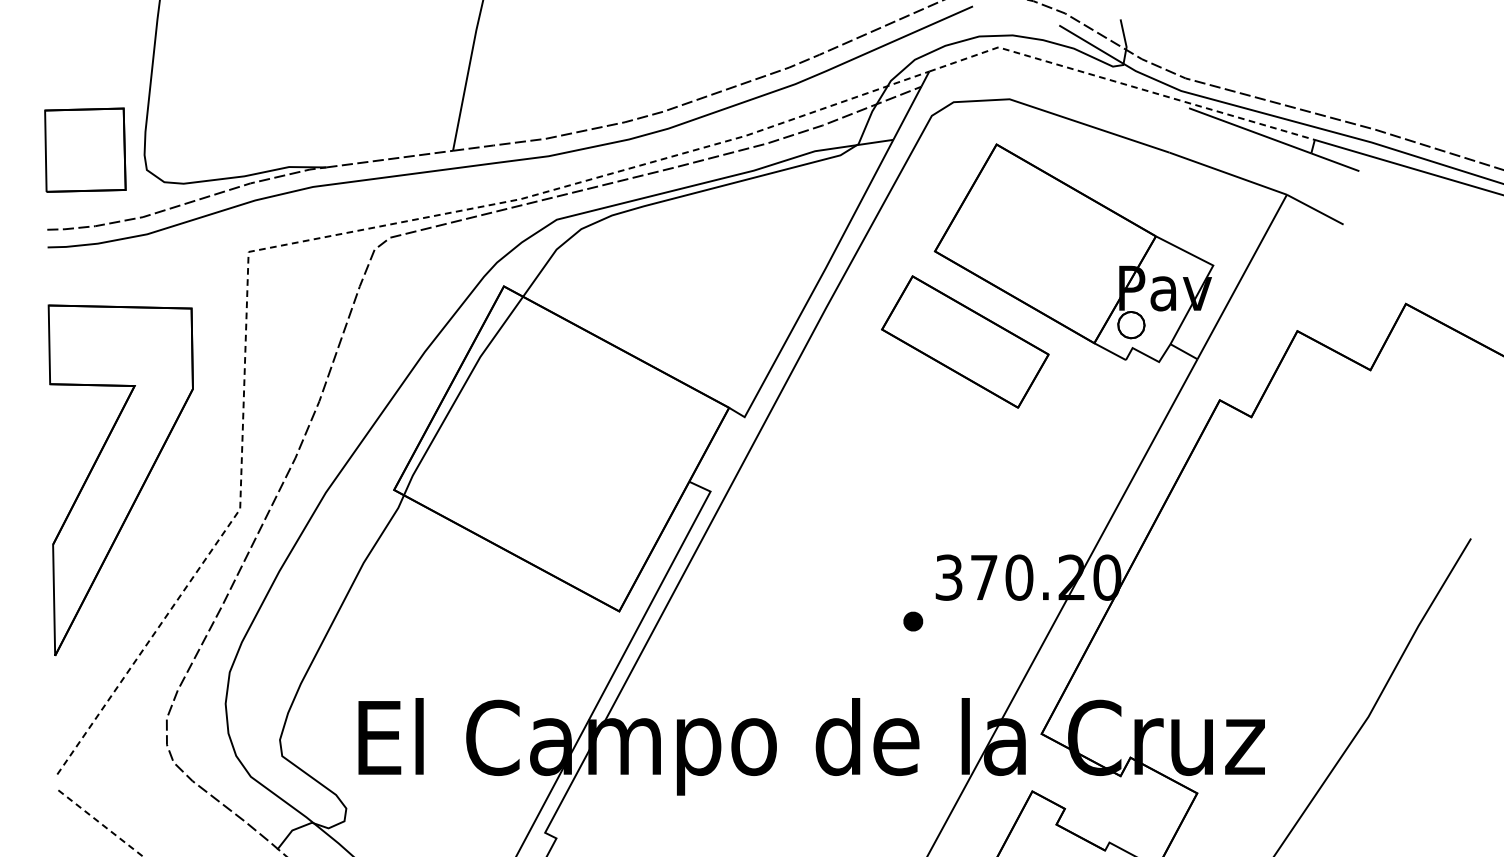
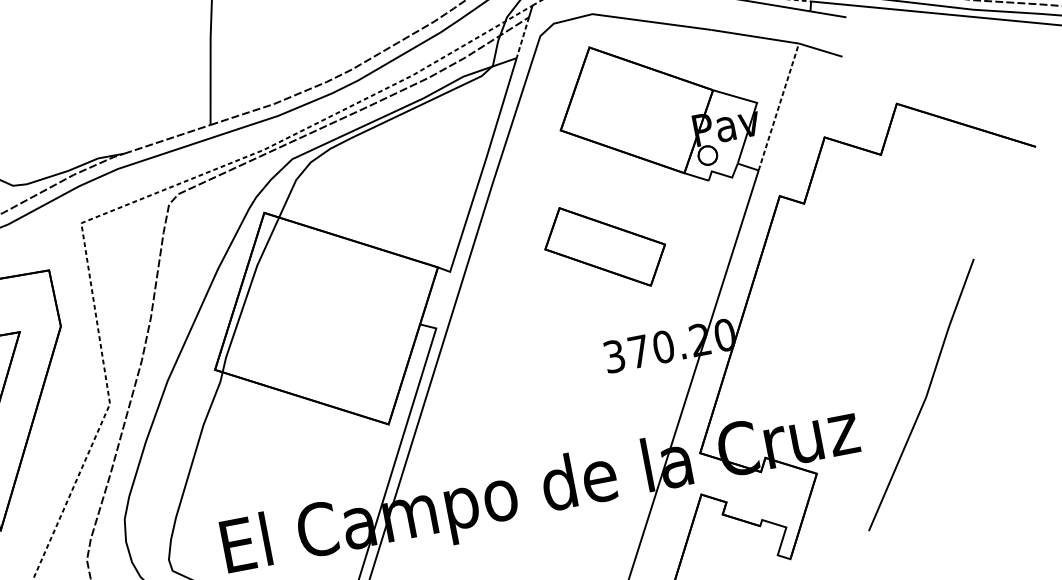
line: (907, 113) -> (523, 37), solid -> dashed
line: (1242, 277) -> (779, 107), solid -> dashed
part: (965, 341) -> (605, 246), moved
part: (913, 621) -> (595, 391), removed

